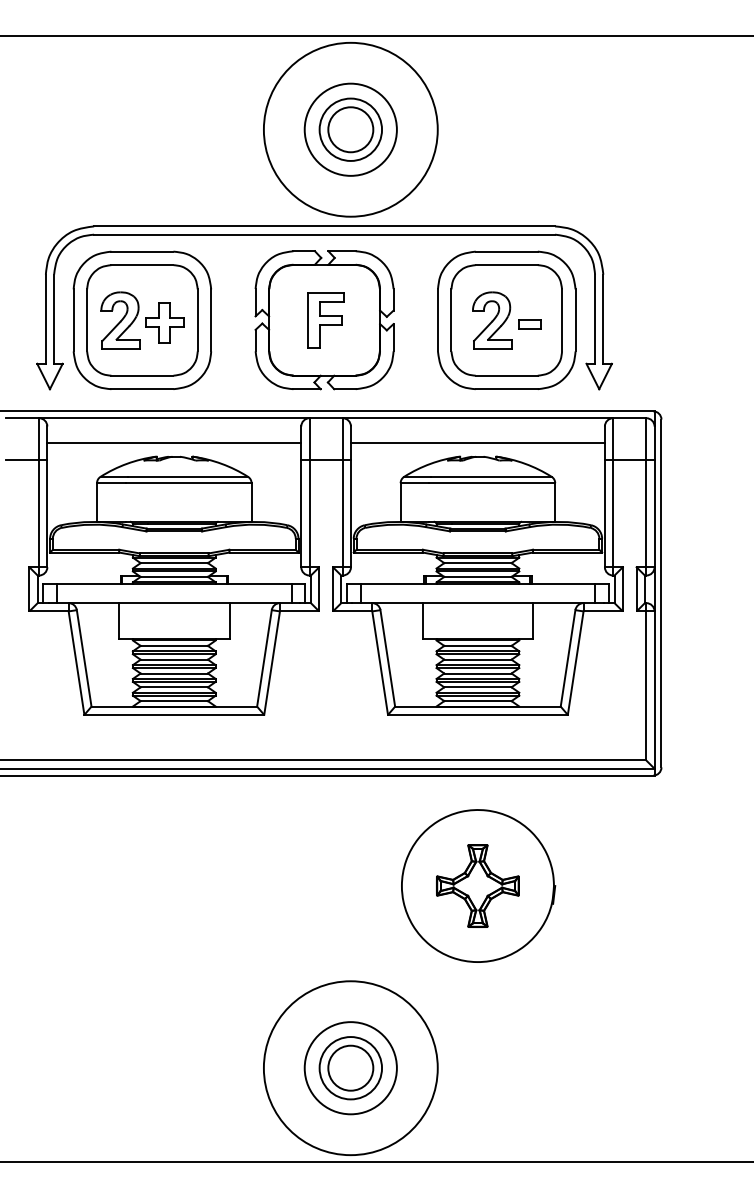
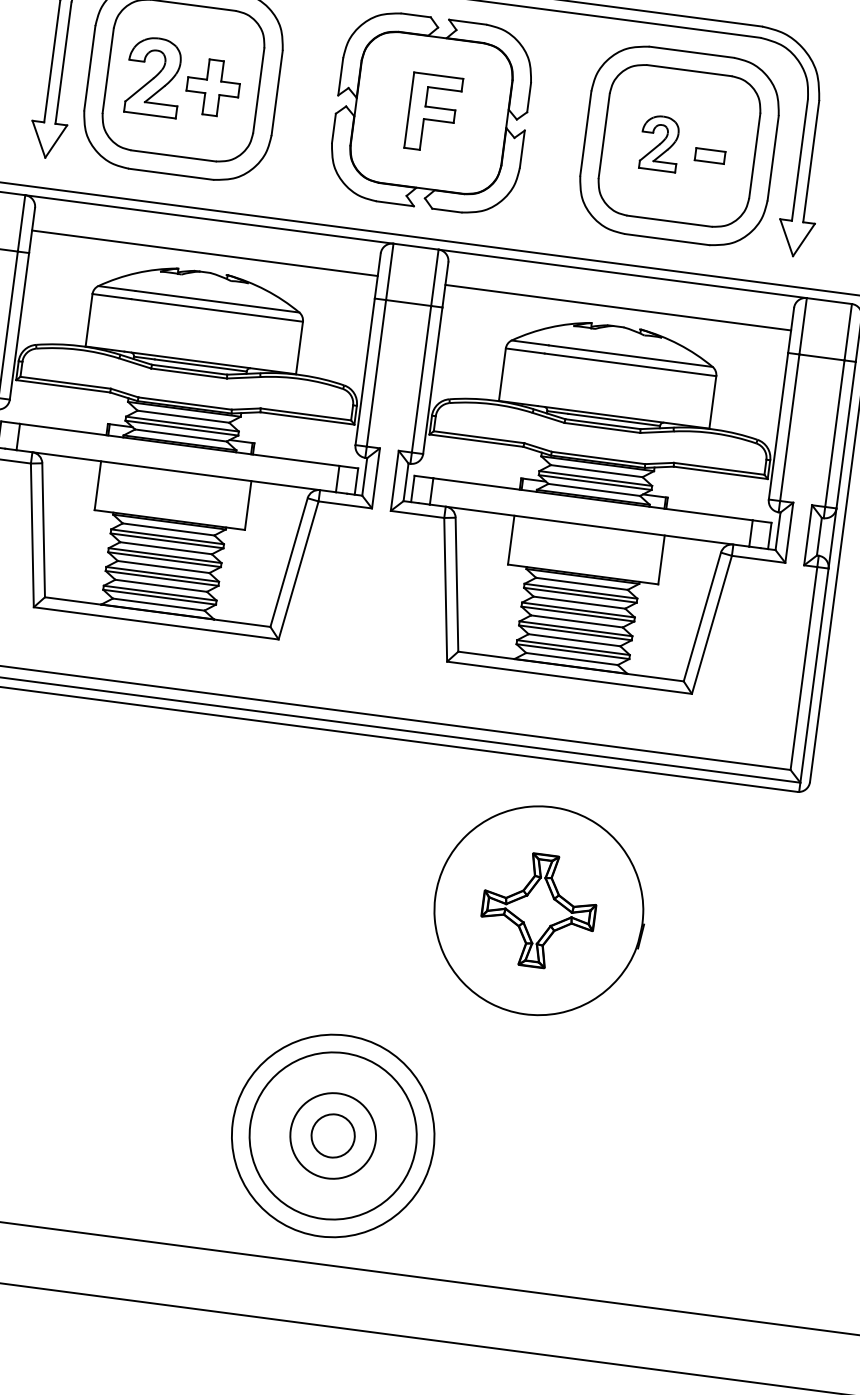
part: (492, 320) -> (660, 143), size x0.7
circle: (350, 1067) -> (332, 1134), size x0.7
circle: (350, 1068) -> (332, 1136), size x0.7
circle: (350, 1068) -> (332, 1136), size x1.6

